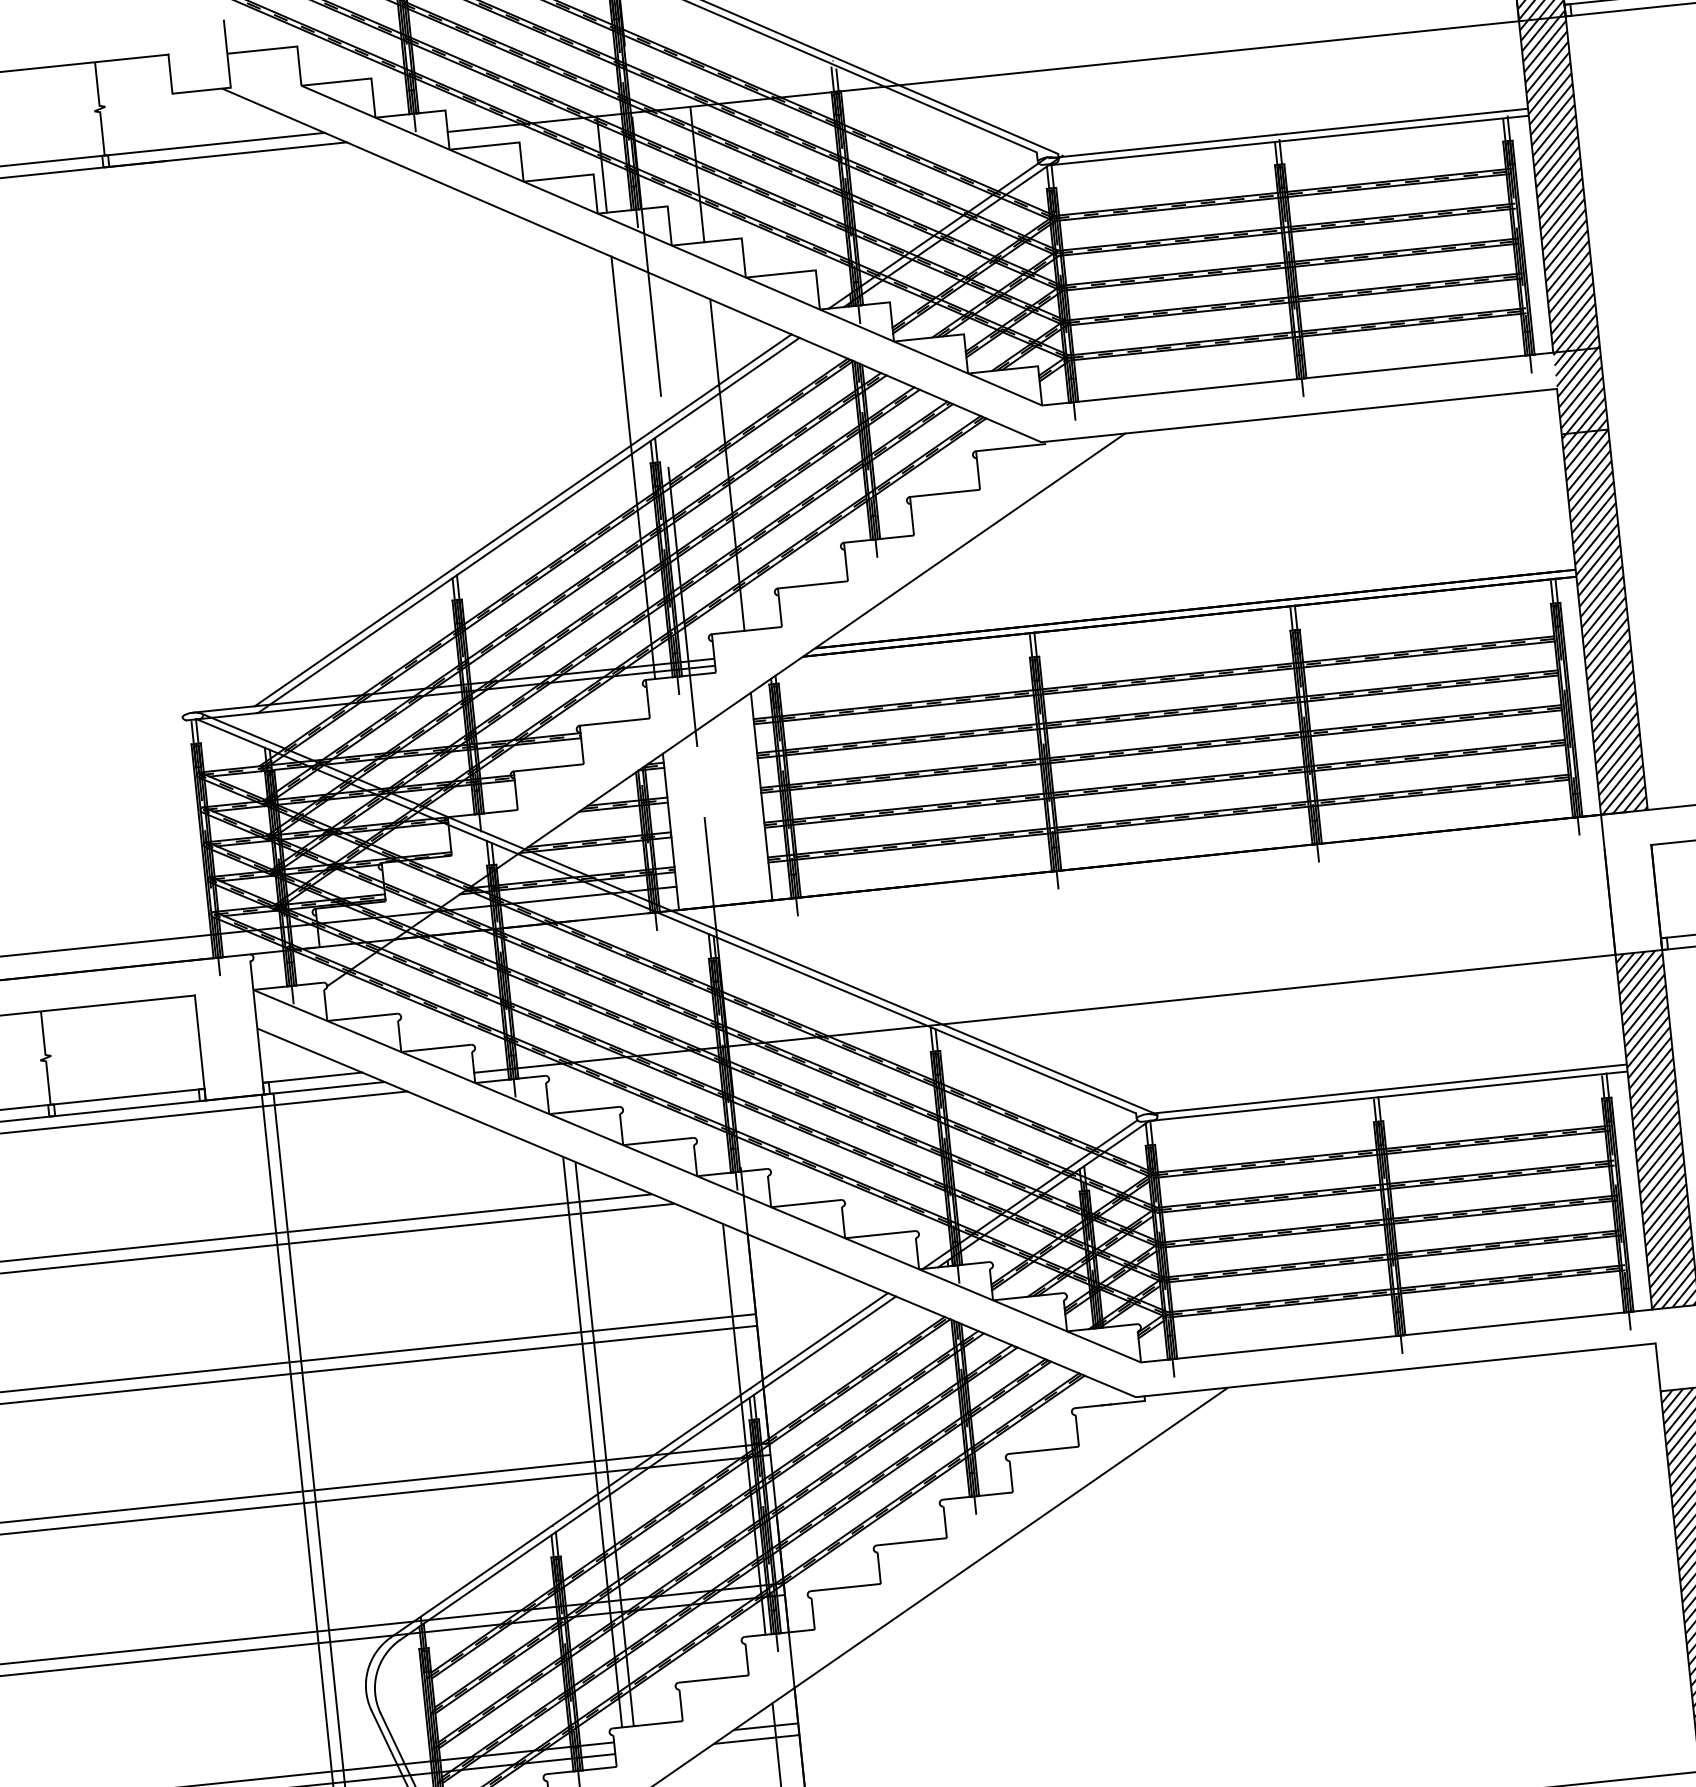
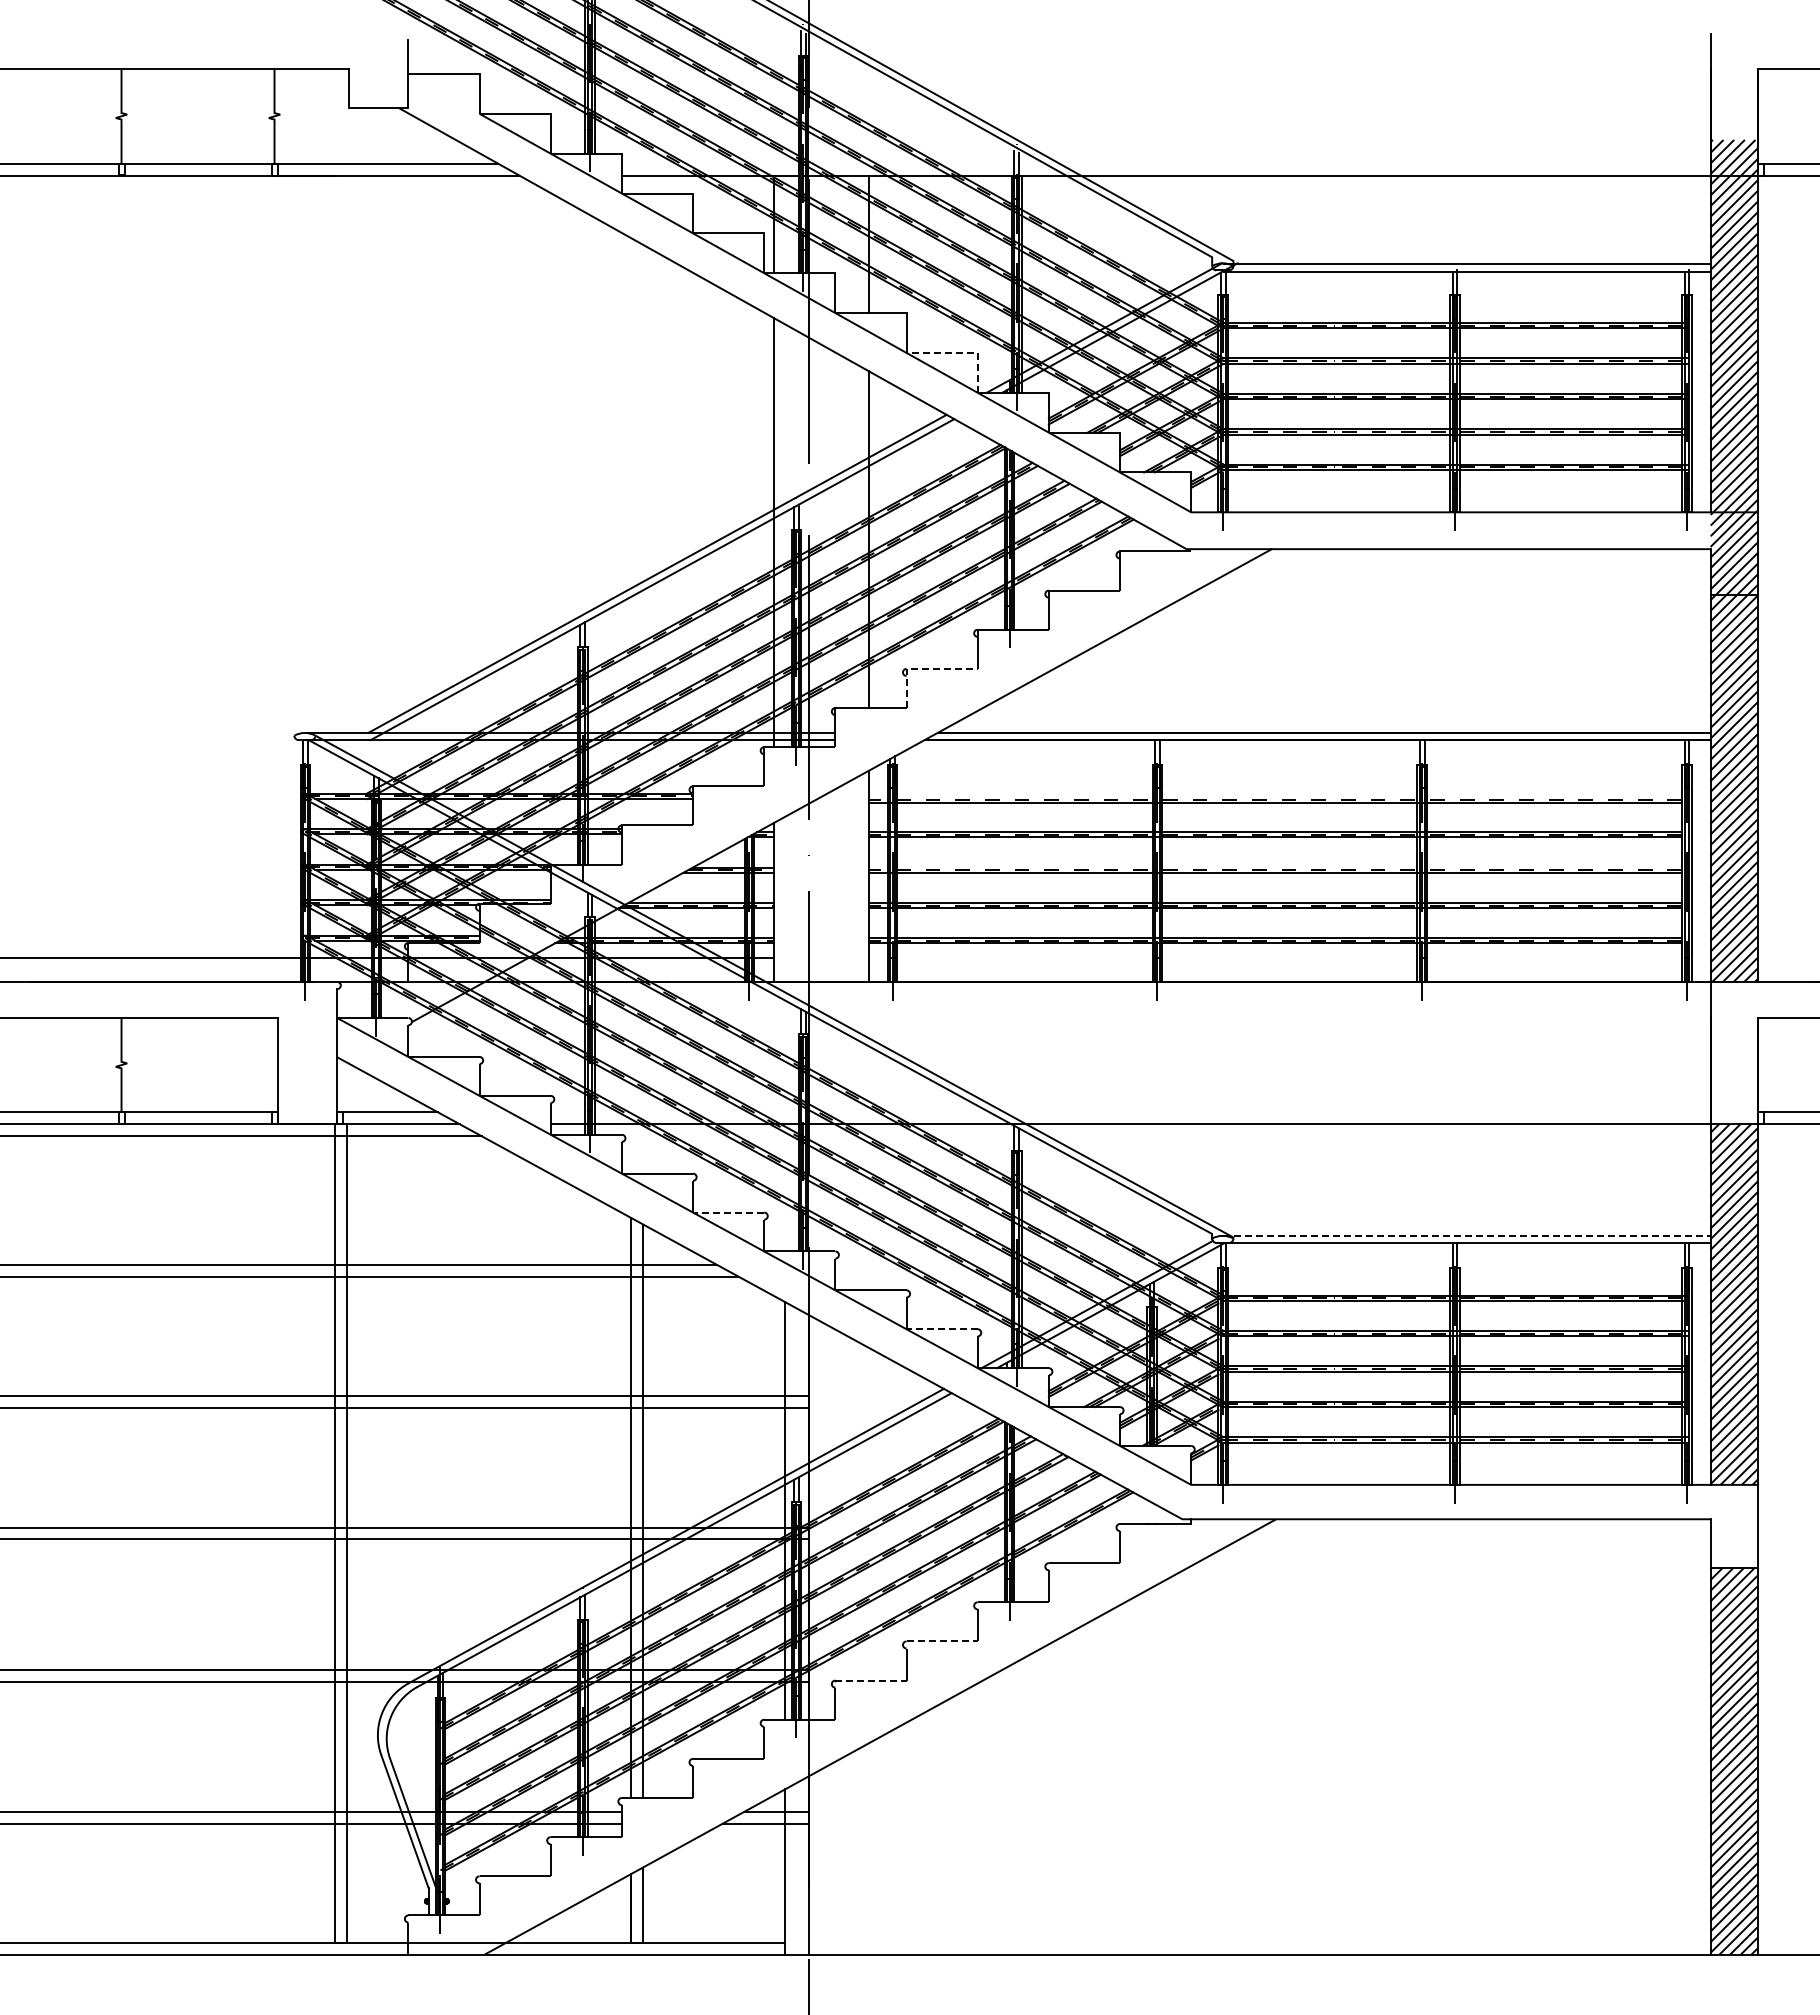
line: (799, 271) -> (961, 352), solid -> dashed
line: (793, 586) -> (922, 668), solid -> dashed
line: (1154, 677) -> (1275, 797), removed
line: (1161, 746) -> (1275, 867), removed
line: (1386, 1089) -> (1466, 1235), solid -> dashed
line: (658, 1141) -> (728, 1212), solid -> dashed
line: (880, 1234) -> (942, 1329), solid -> dashed
line: (912, 1541) -> (942, 1641), solid -> dashed
line: (845, 1587) -> (870, 1680), solid -> dashed

